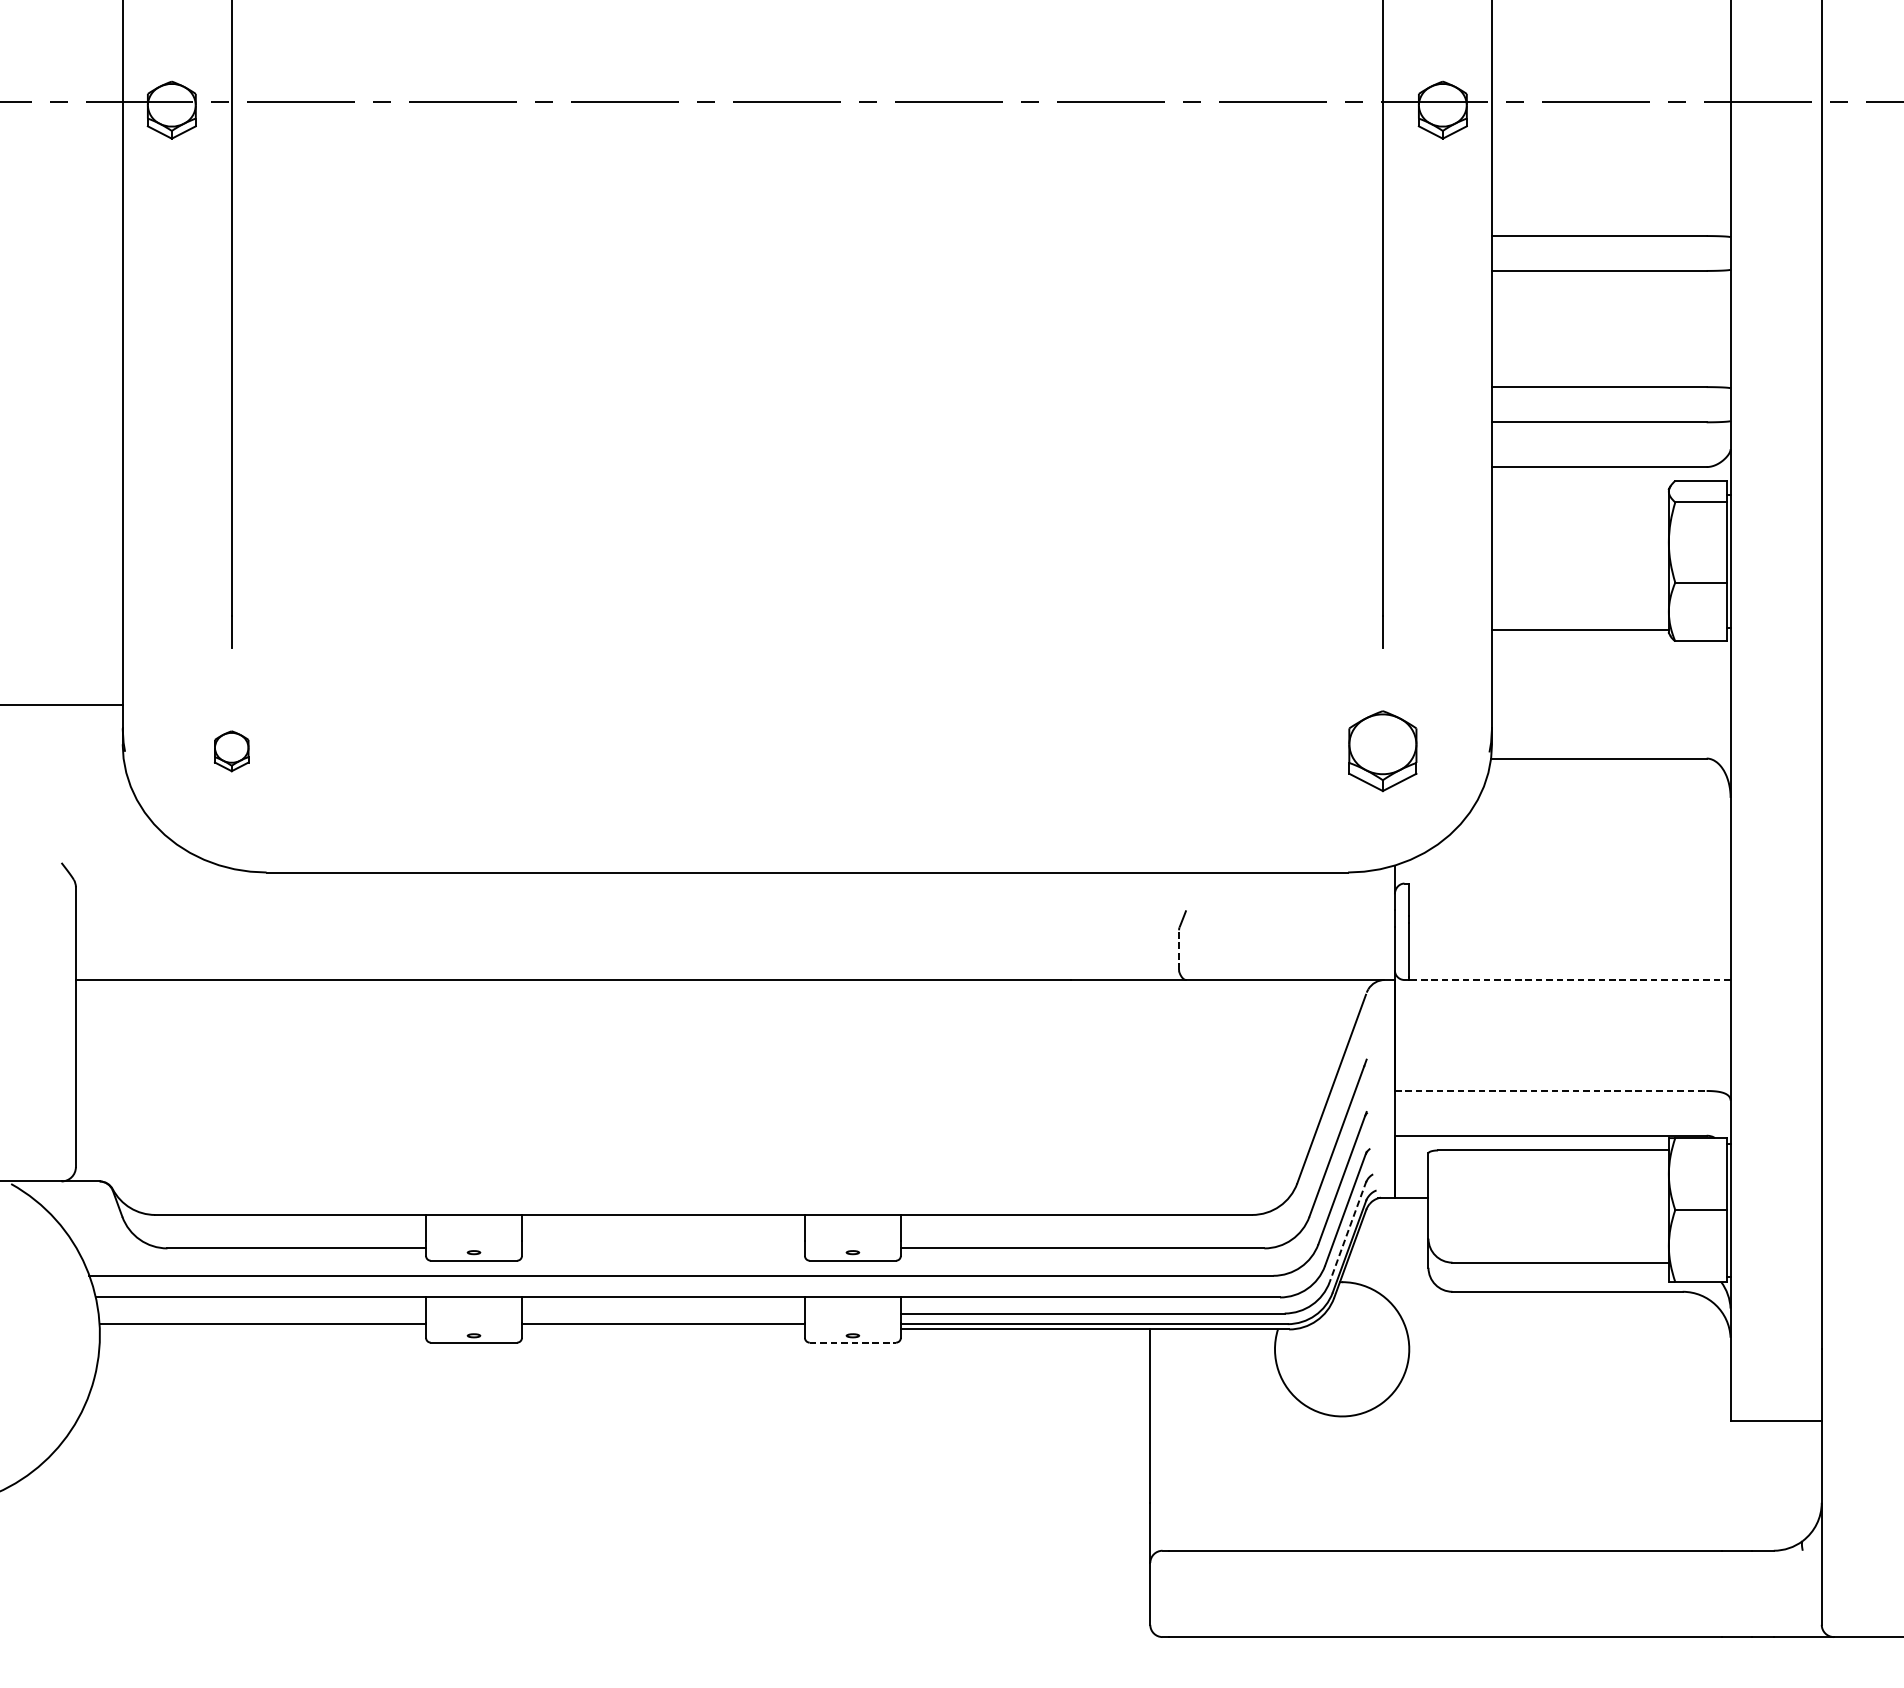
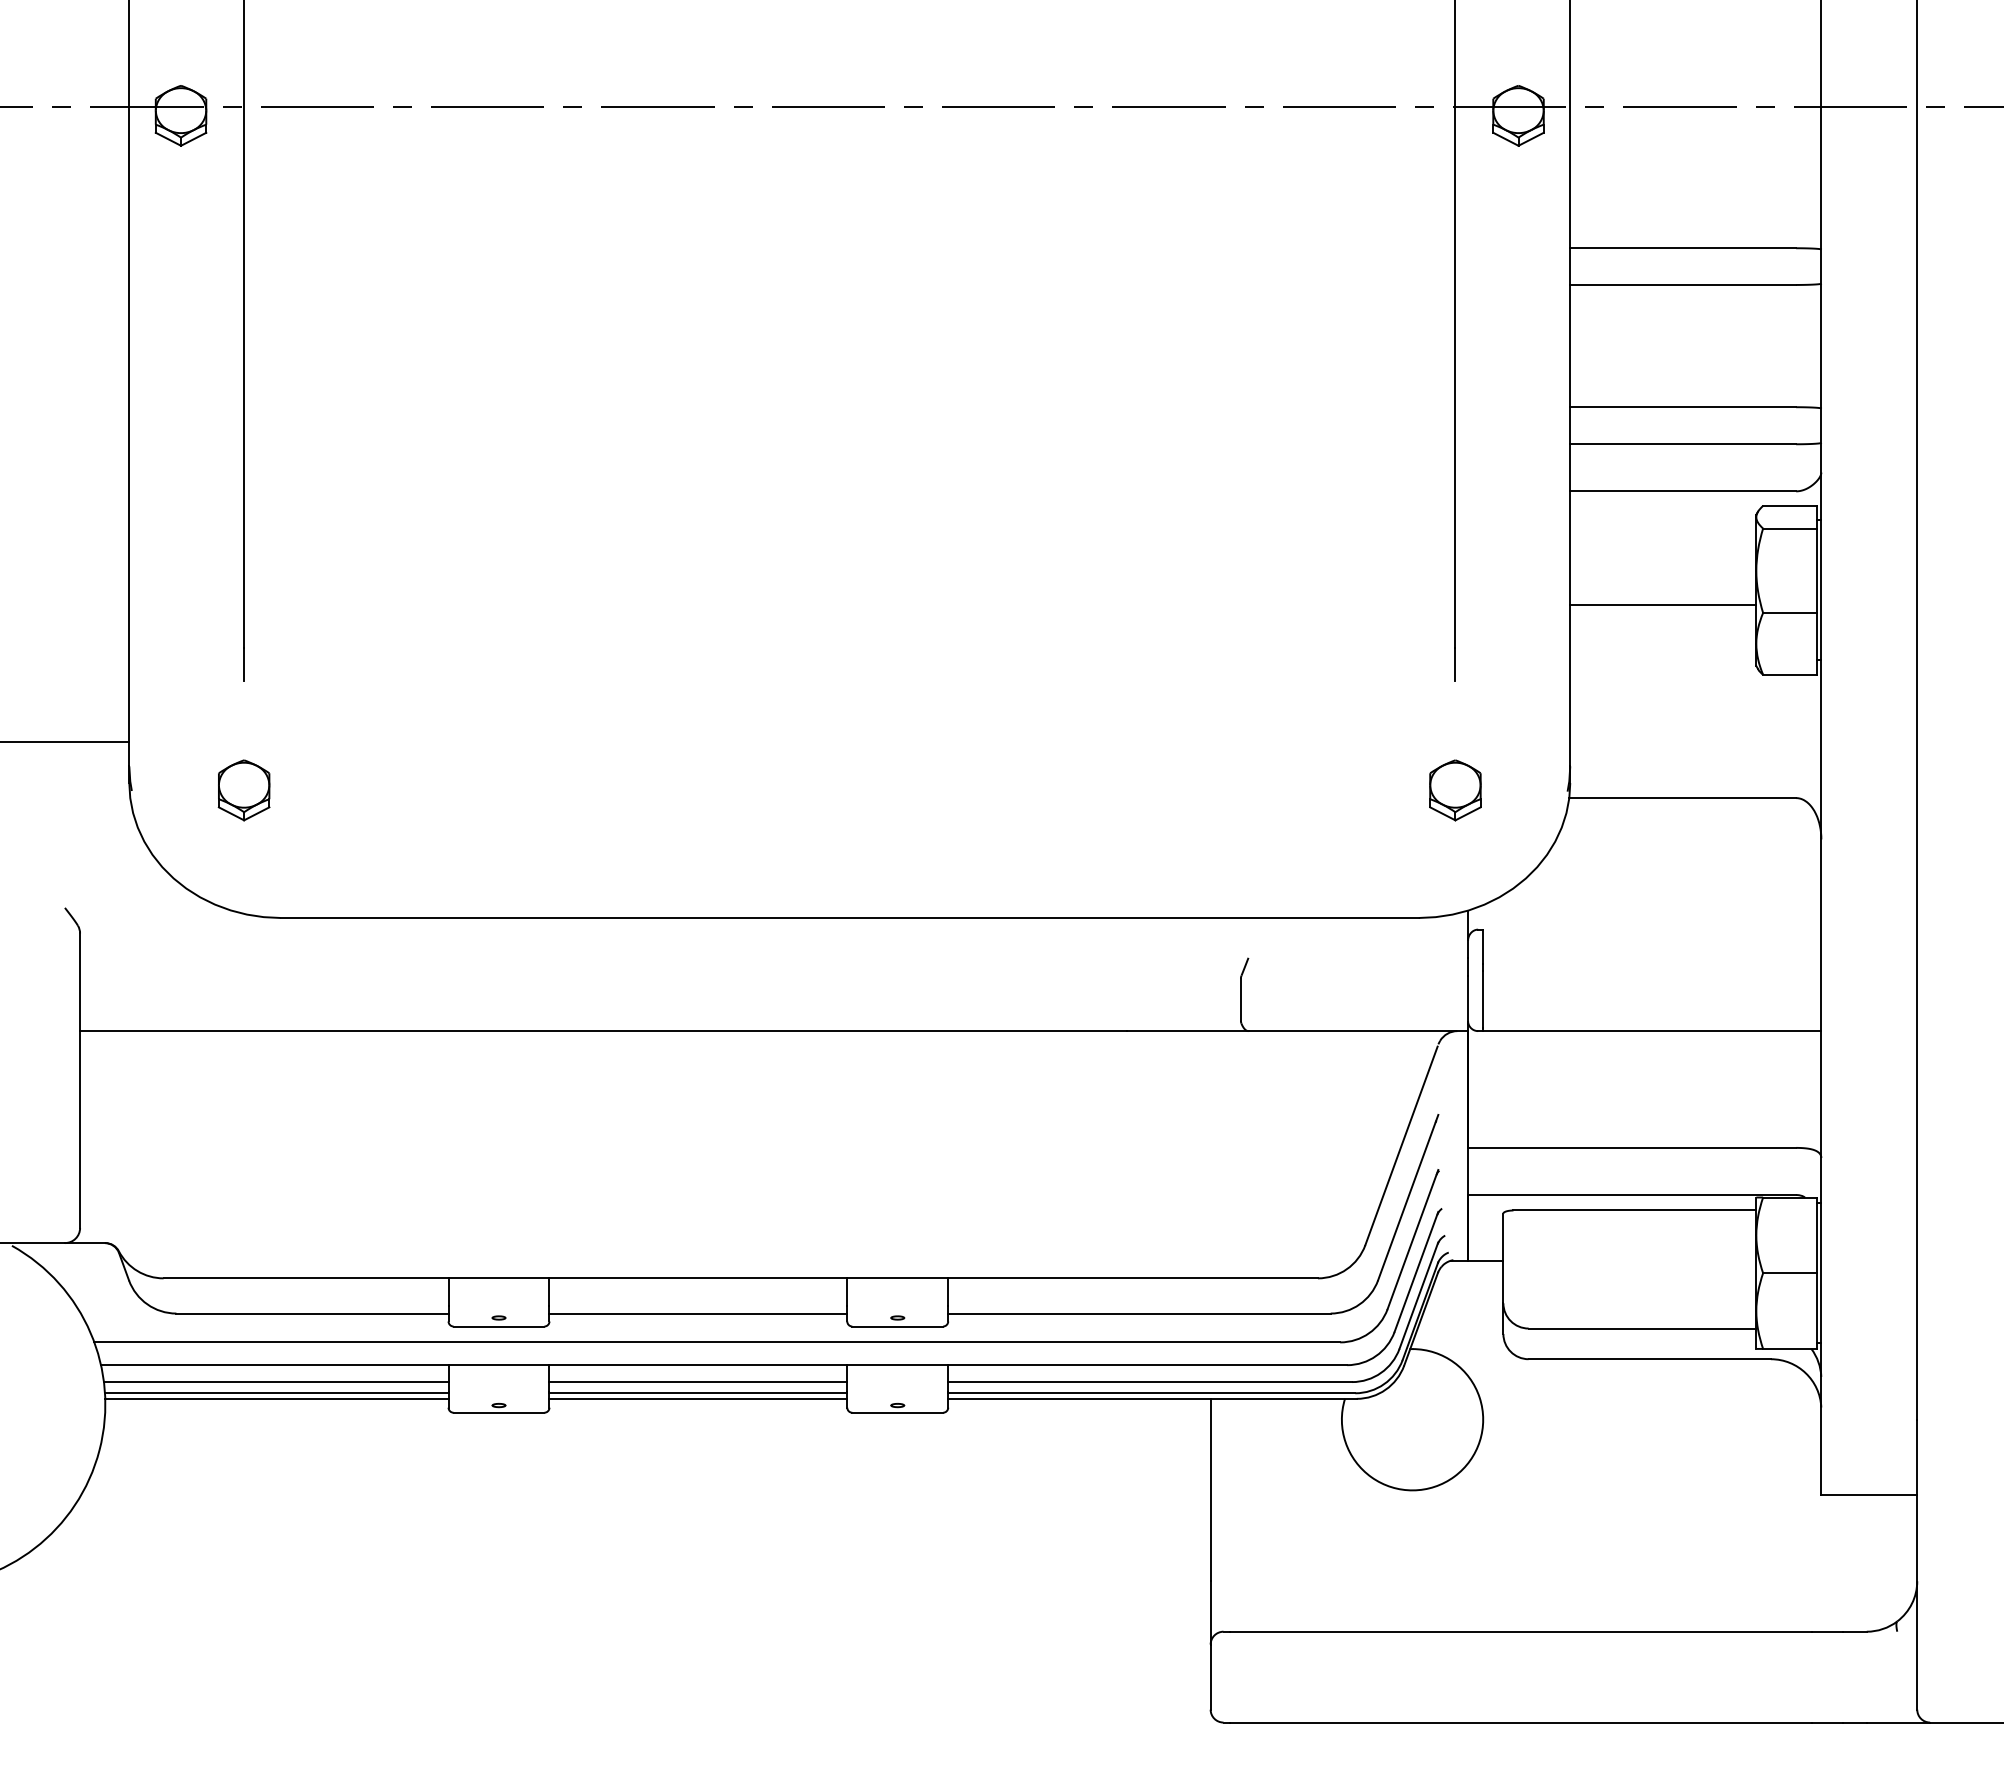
line: (1580, 630) -> (1663, 605), moved
part: (231, 751) -> (243, 790), size x1.43
part: (1382, 751) -> (1455, 790), size x0.71
line: (1178, 949) -> (1240, 999), dashed -> solid
line: (1569, 980) -> (1651, 1031), dashed -> solid
line: (1551, 1090) -> (1632, 1147), dashed -> solid
line: (1347, 1231) -> (1418, 1295), dashed -> solid
line: (663, 1248) -> (698, 1313), added
line: (261, 1313) -> (275, 1382), added
line: (663, 1313) -> (698, 1382), added
line: (262, 1329) -> (276, 1398), added
line: (663, 1329) -> (698, 1398), added
line: (853, 1342) -> (898, 1412), dashed -> solid

